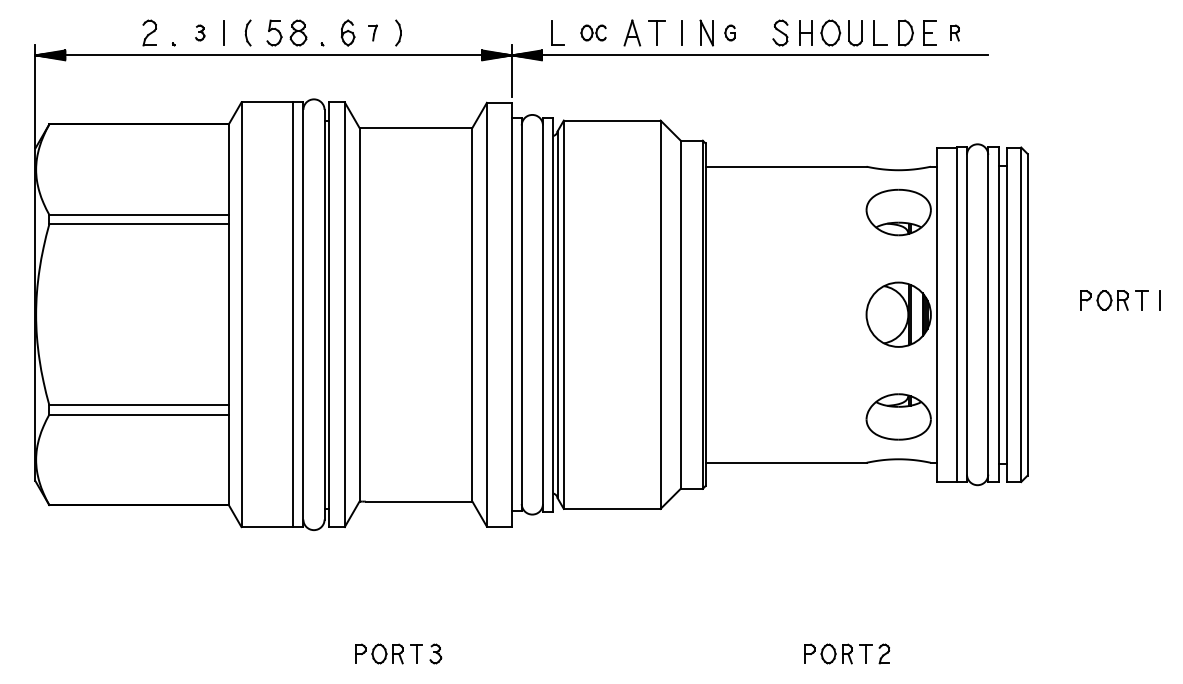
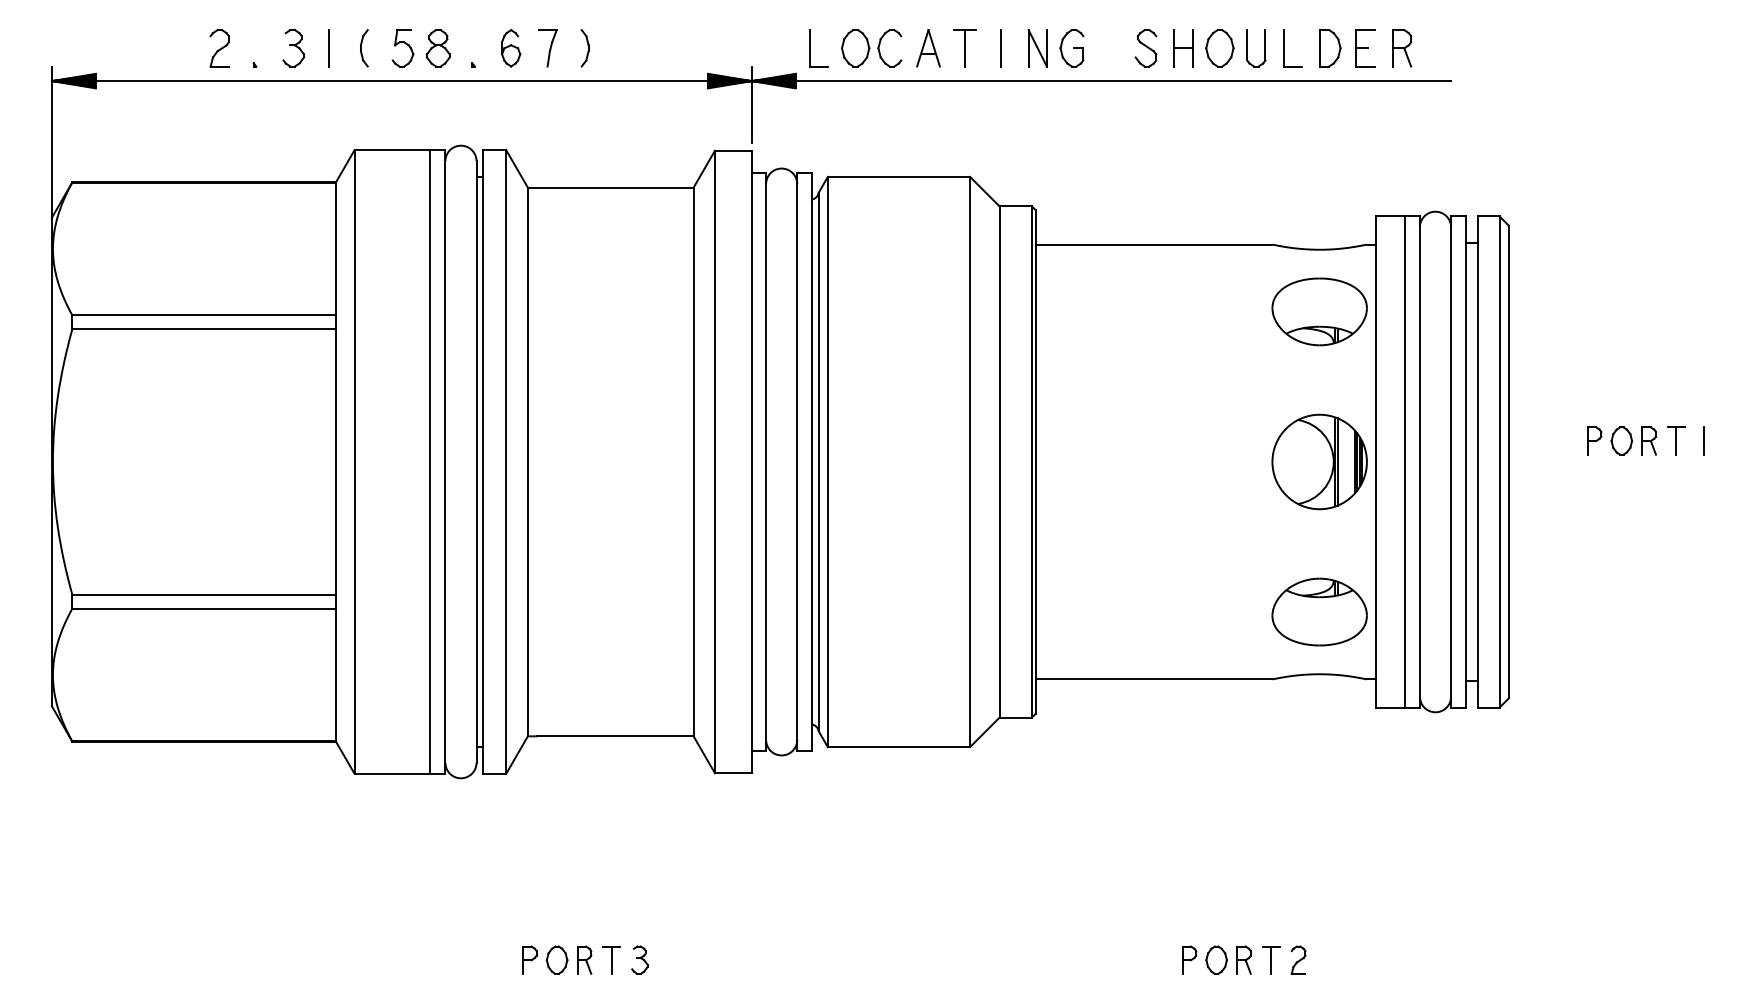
part: (200, 32) -> (294, 47), size x1.67
part: (373, 32) -> (548, 47), size x1.67
part: (593, 32) -> (871, 47), size x1.67
part: (729, 32) -> (1071, 47), size x1.67
part: (955, 32) -> (1403, 47), size x1.67

